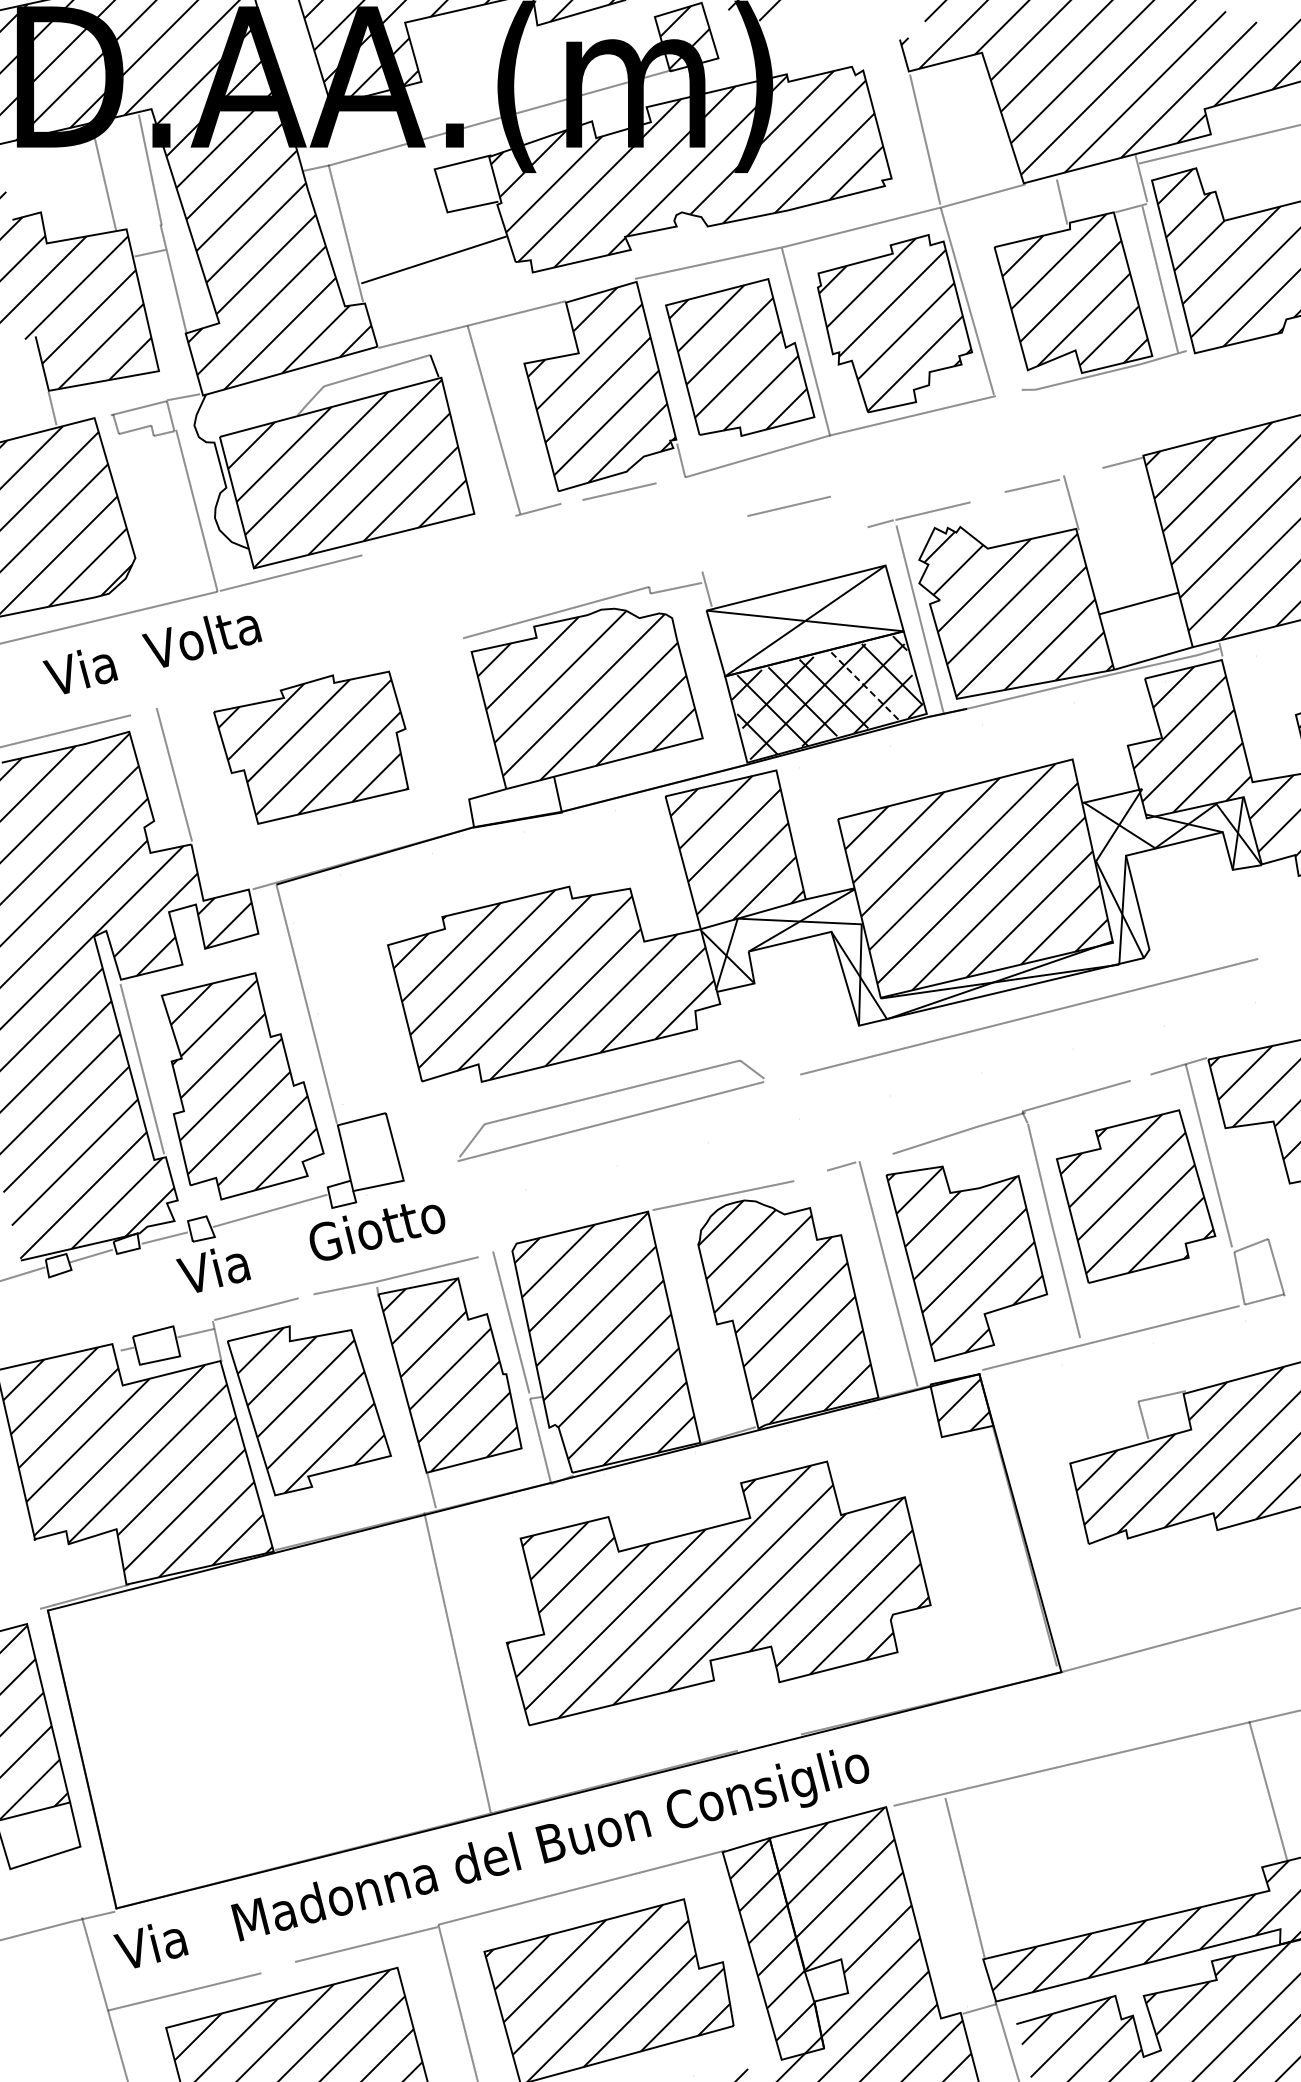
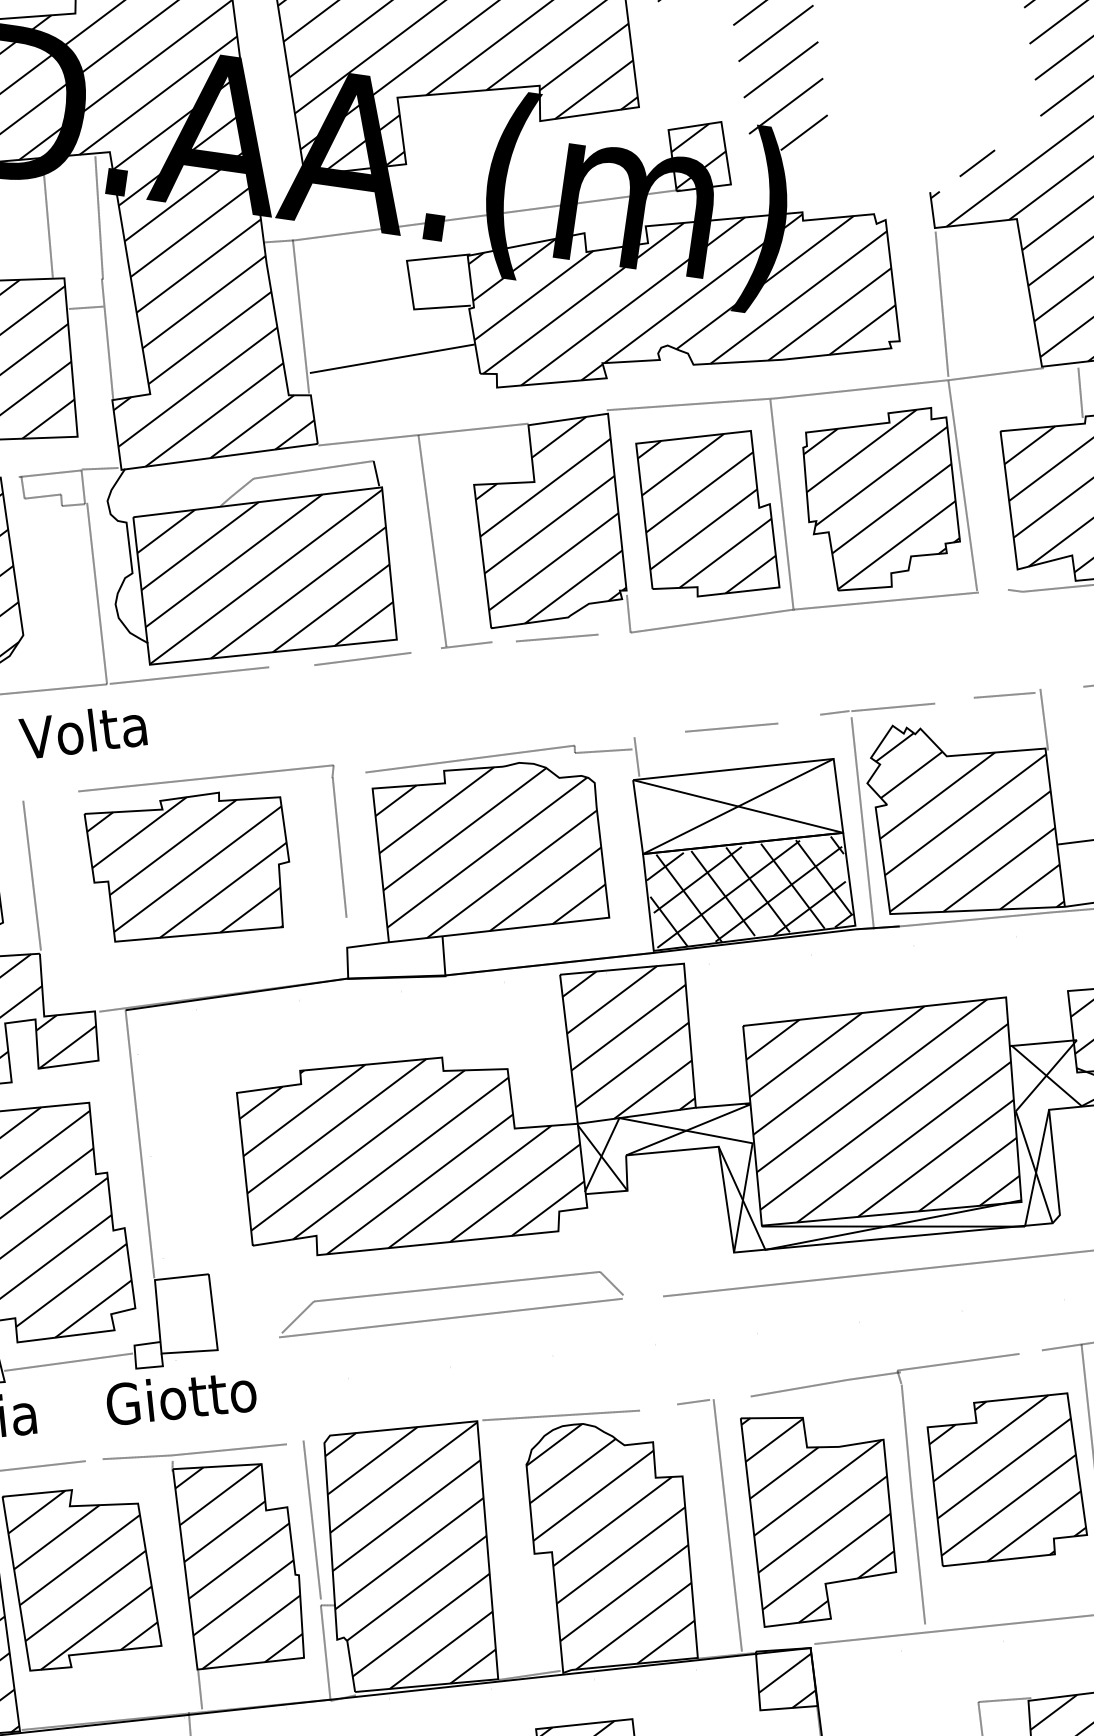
line: (788, 506) -> (730, 727), moved
line: (446, 535) -> (363, 658), added
part: (326, 663) -> (213, 778), added
line: (865, 686) -> (793, 886), dashed -> solid

